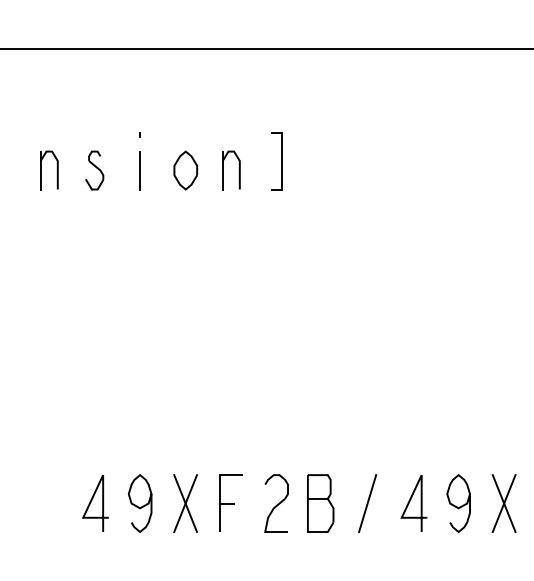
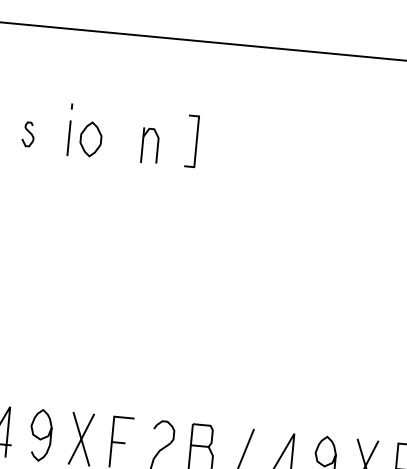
part: (94, 170) -> (28, 134), size x0.7
part: (185, 170) -> (90, 139), moved

